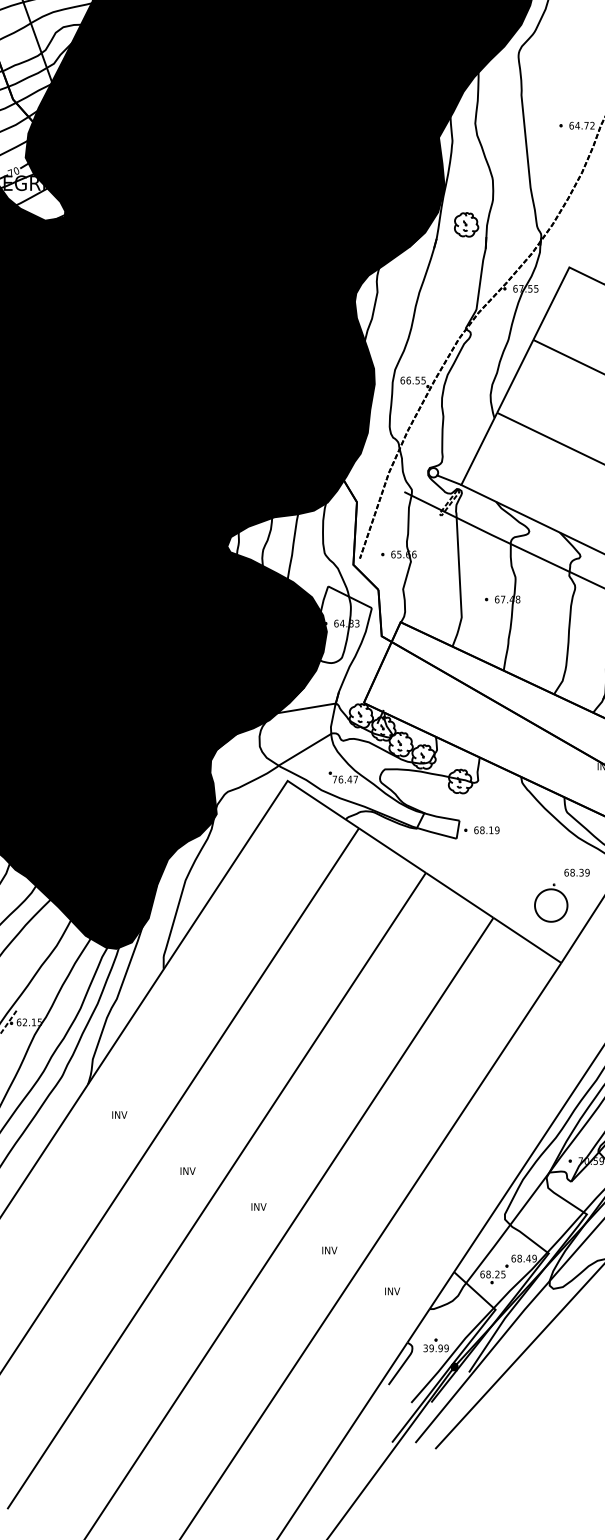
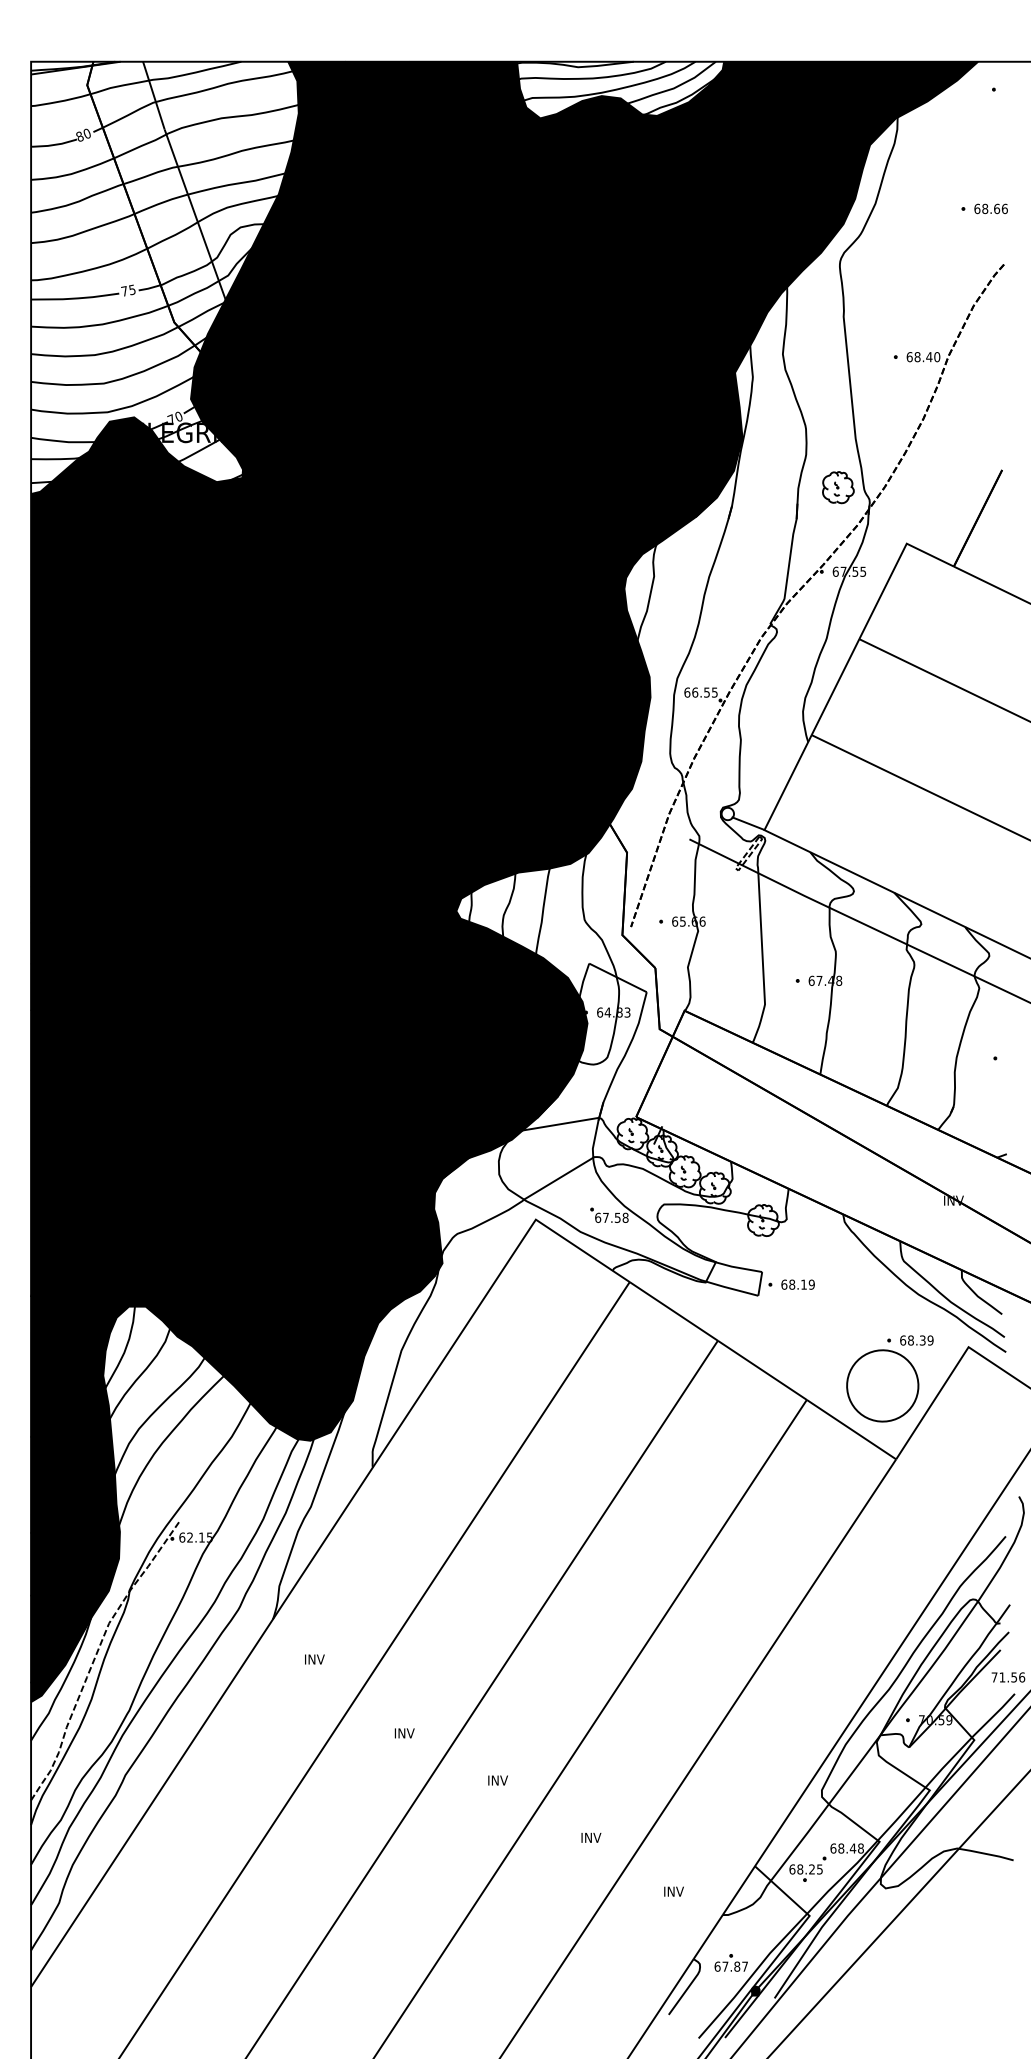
text: (585, 126) -> (927, 357), 64.72 -> 68.40
part: (466, 224) -> (838, 487), moved
text: (345, 779) -> (611, 1217), 76.47 -> 67.58
part: (550, 903) -> (882, 1380), size x1.67
text: (534, 1258) -> (860, 1848), 68.49 -> 68.48
text: (436, 1348) -> (731, 1966), 39.99 -> 67.87

